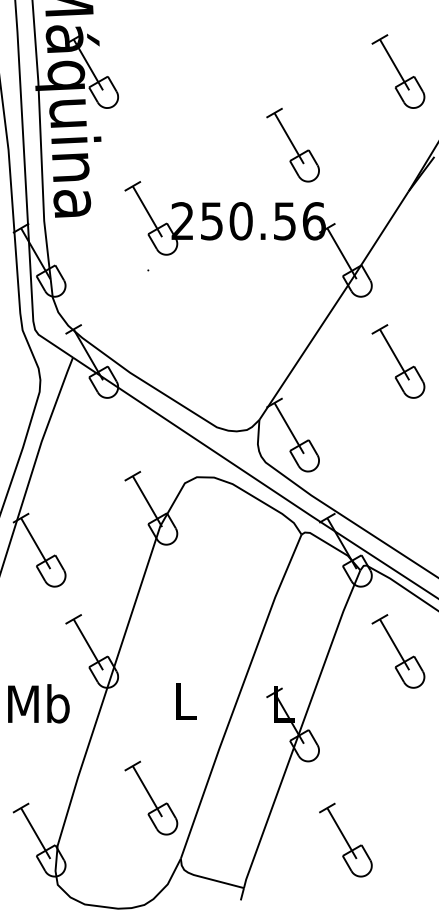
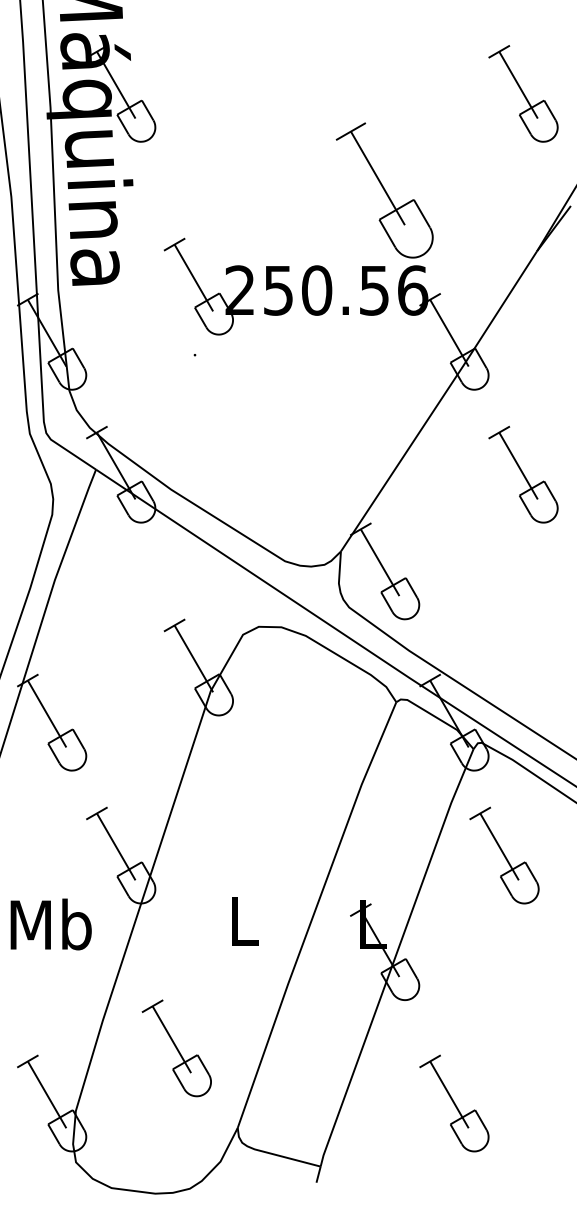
part: (293, 145) -> (385, 190), size x1.4
part: (398, 651) -> (504, 855), moved
part: (150, 798) -> (176, 1048), moved

